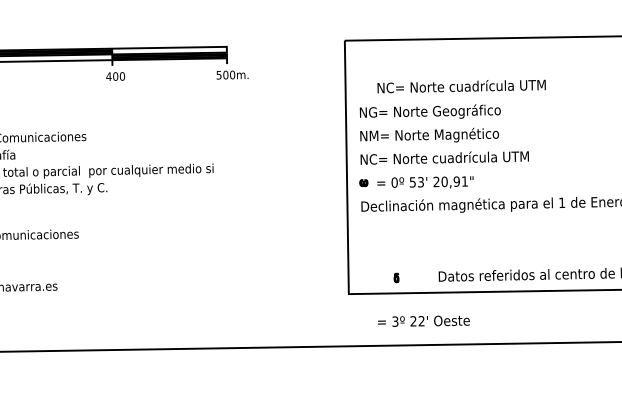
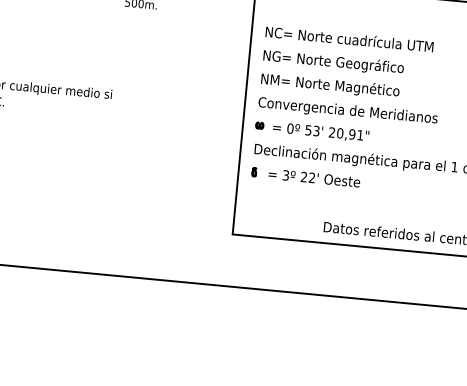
text: (461, 86) -> (349, 39), moved
text: (449, 158) -> (347, 110), NC= Norte cuadrícula UTM -> Convergencia de Meridianos
part: (396, 277) -> (254, 171), moved
text: (423, 320) -> (314, 177), moved

